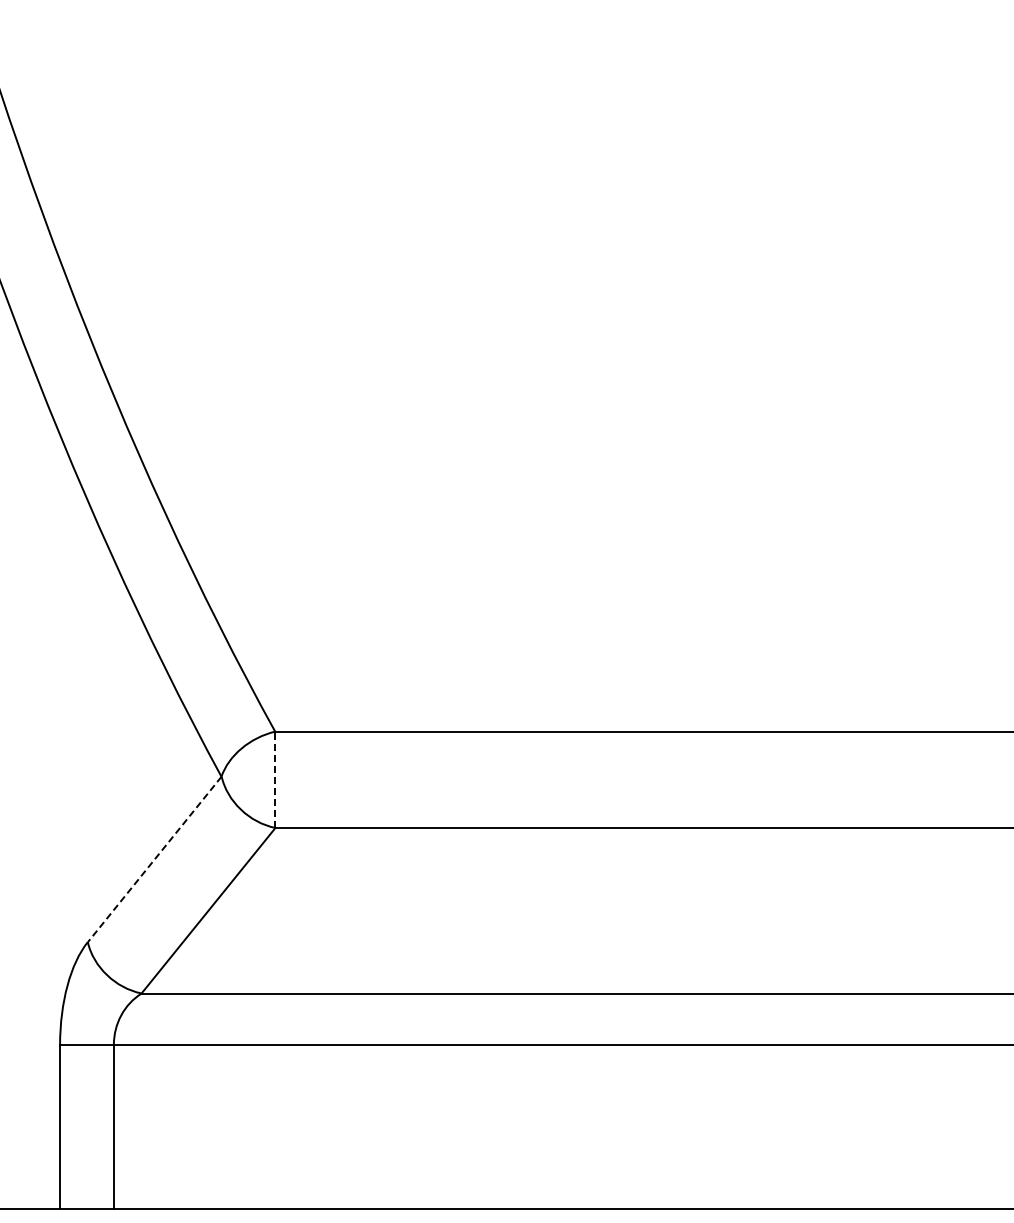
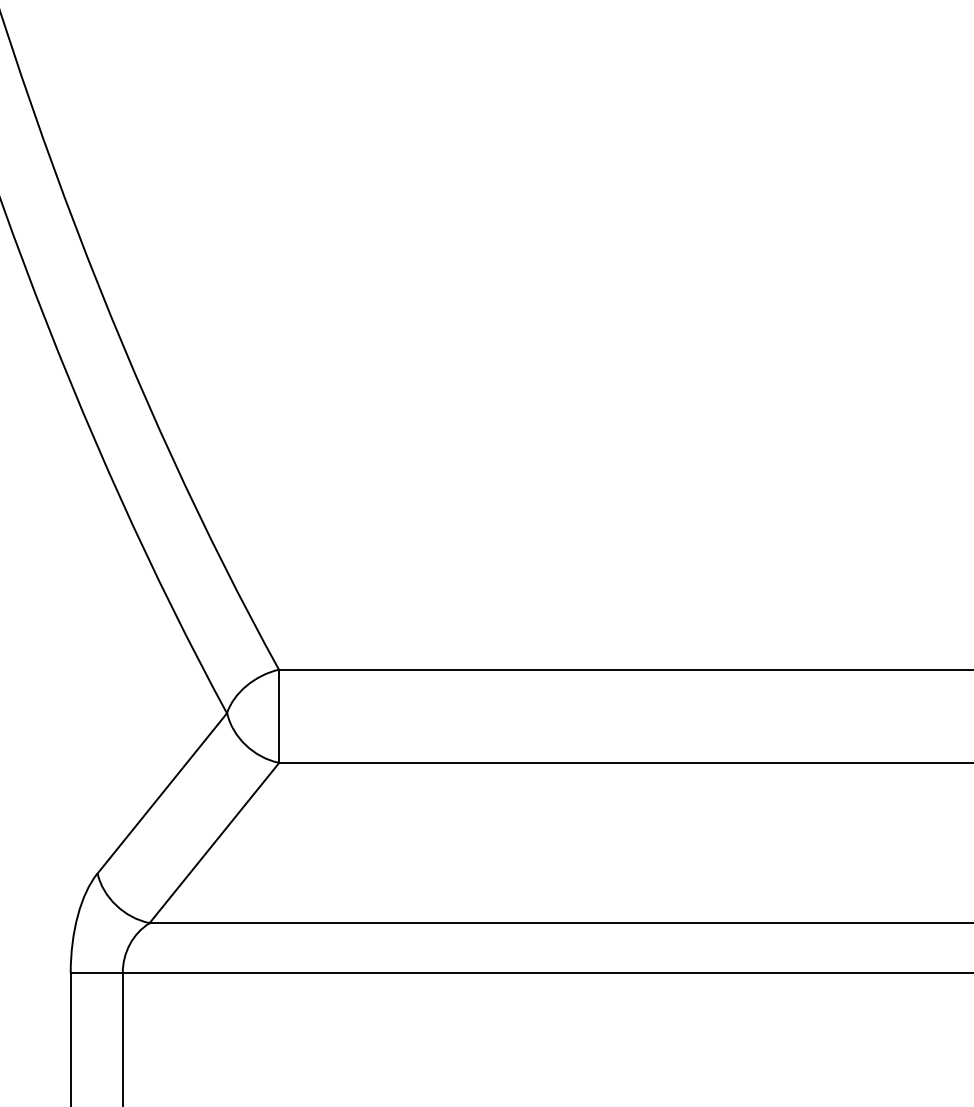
line: (275, 779) -> (279, 715), dashed -> solid
line: (154, 859) -> (162, 793), dashed -> solid

